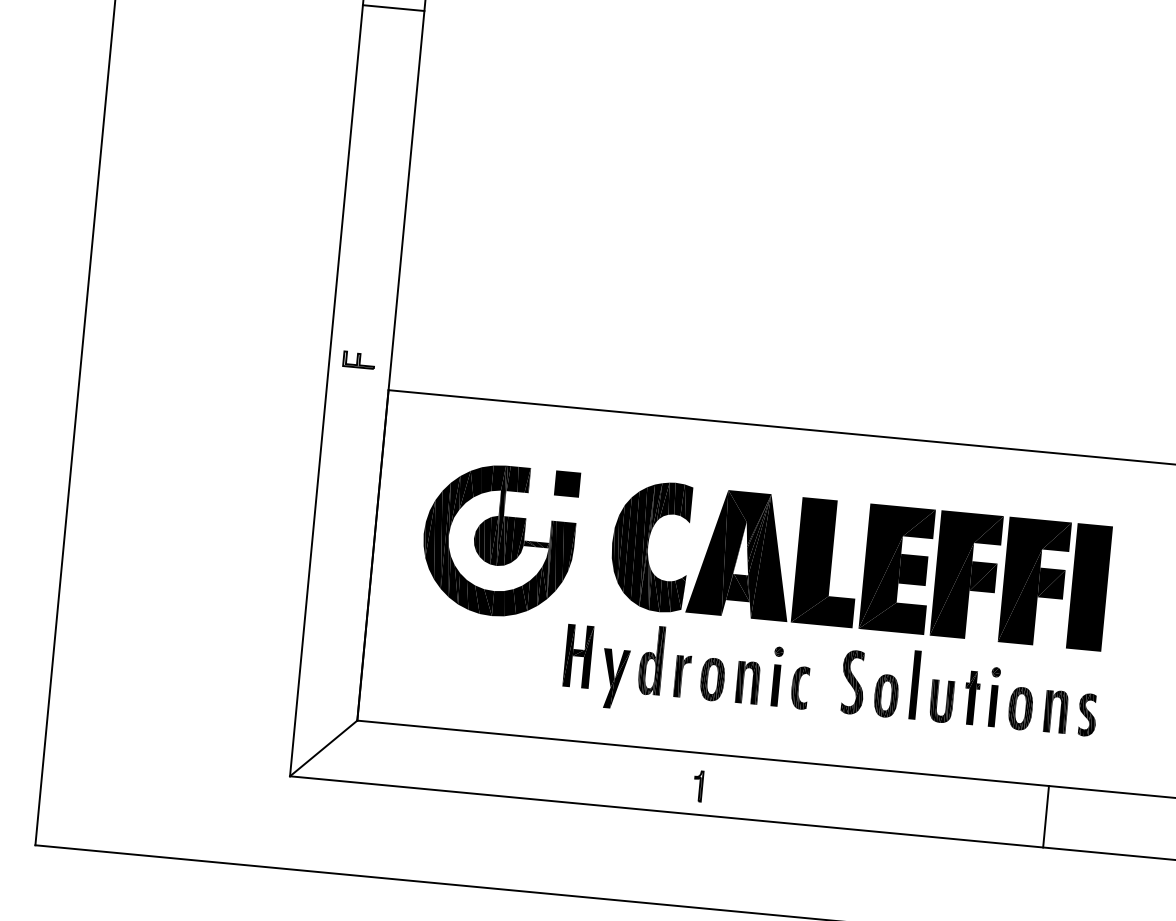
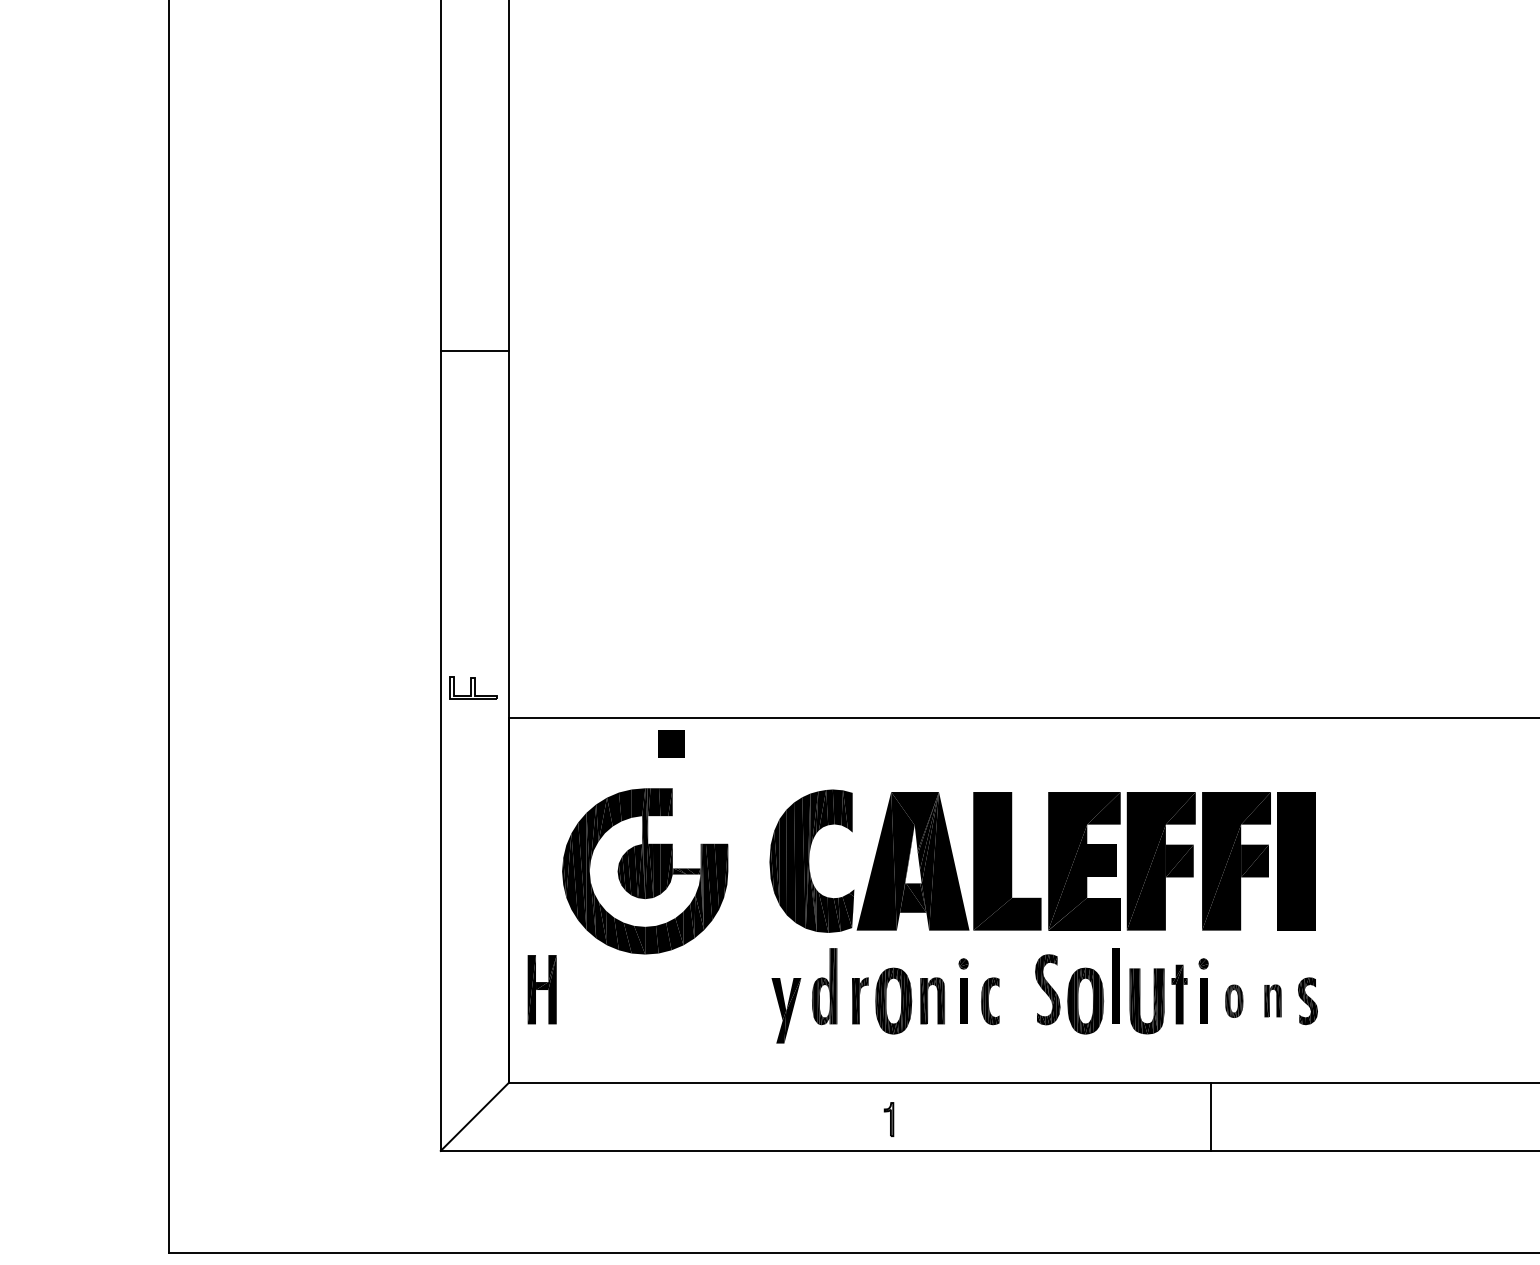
line: (393, 7) -> (474, 350), moved
part: (358, 359) -> (472, 687), size x1.4
part: (567, 483) -> (671, 743), moved
part: (577, 656) -> (541, 989), moved
part: (712, 679) -> (893, 1001), size x1.4
part: (886, 696) -> (1085, 1001), size x1.4
part: (941, 701) -> (1146, 1001), size x1.4
part: (1021, 708) -> (1234, 1001), size x0.7
part: (1055, 711) -> (1272, 1000), size x0.7
line: (1046, 816) -> (1211, 1116), moved

